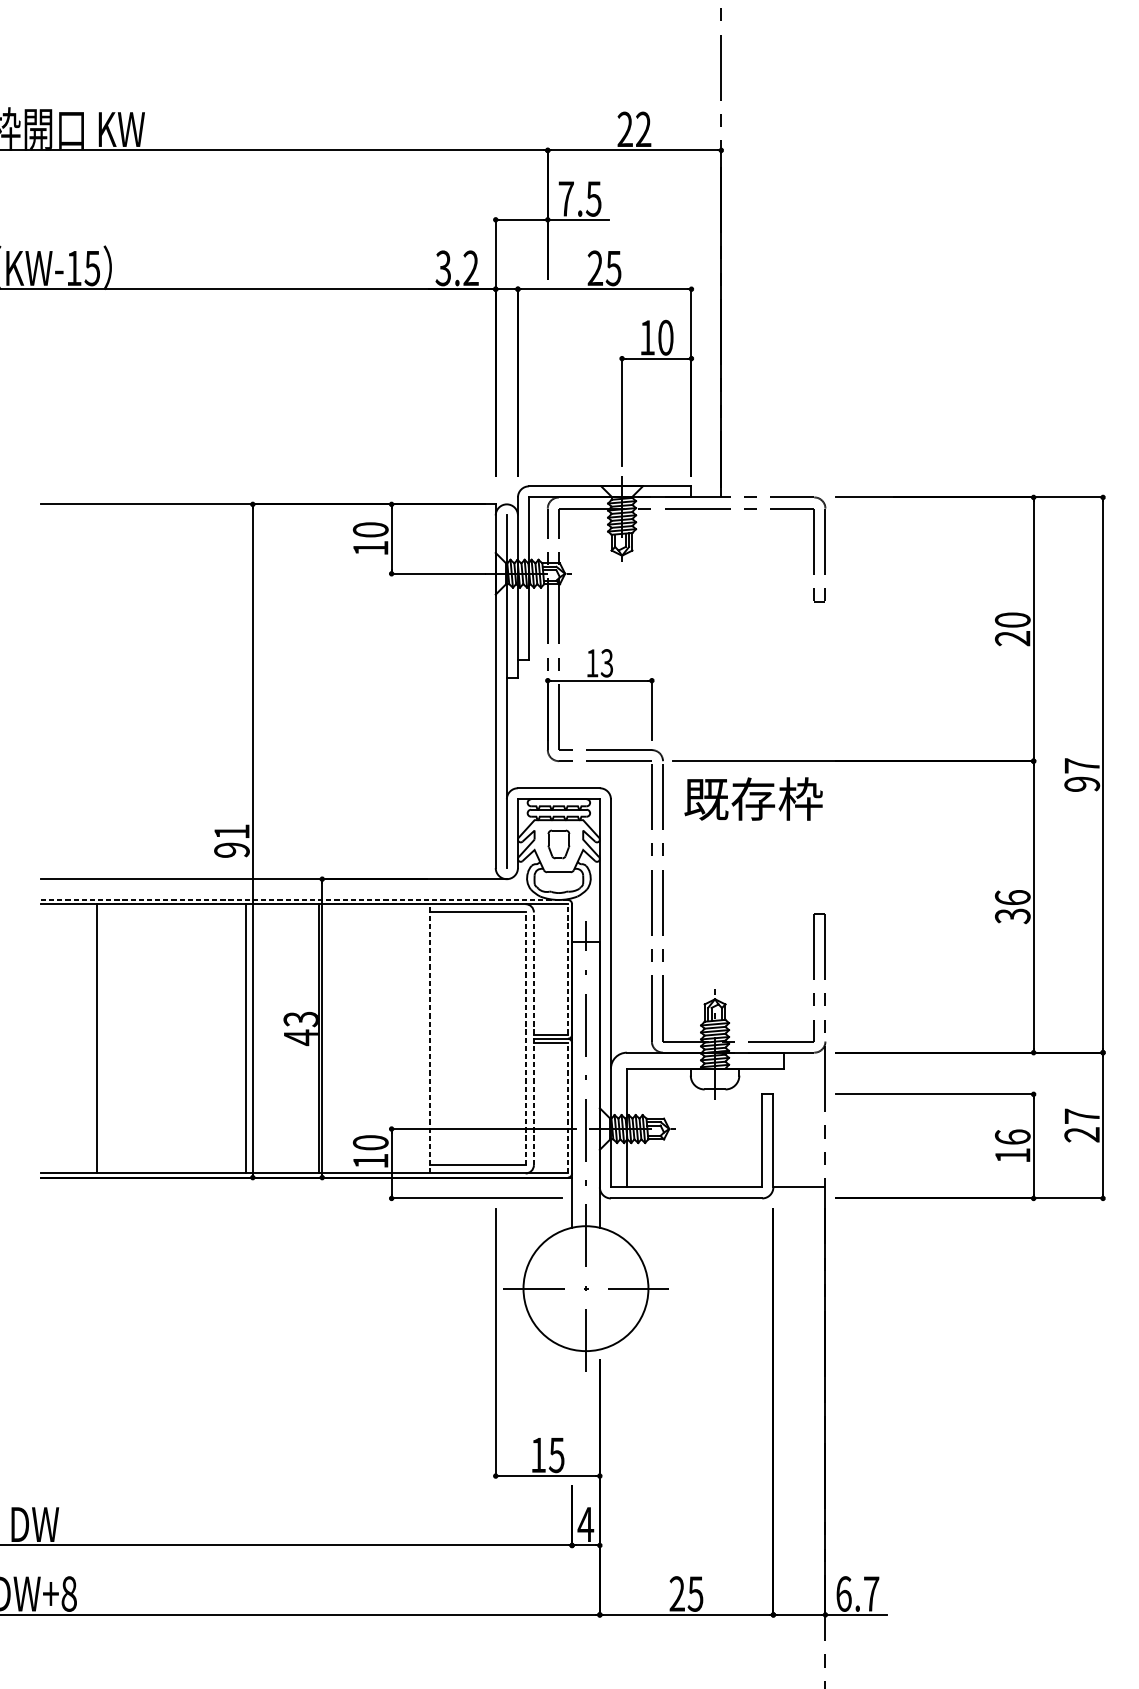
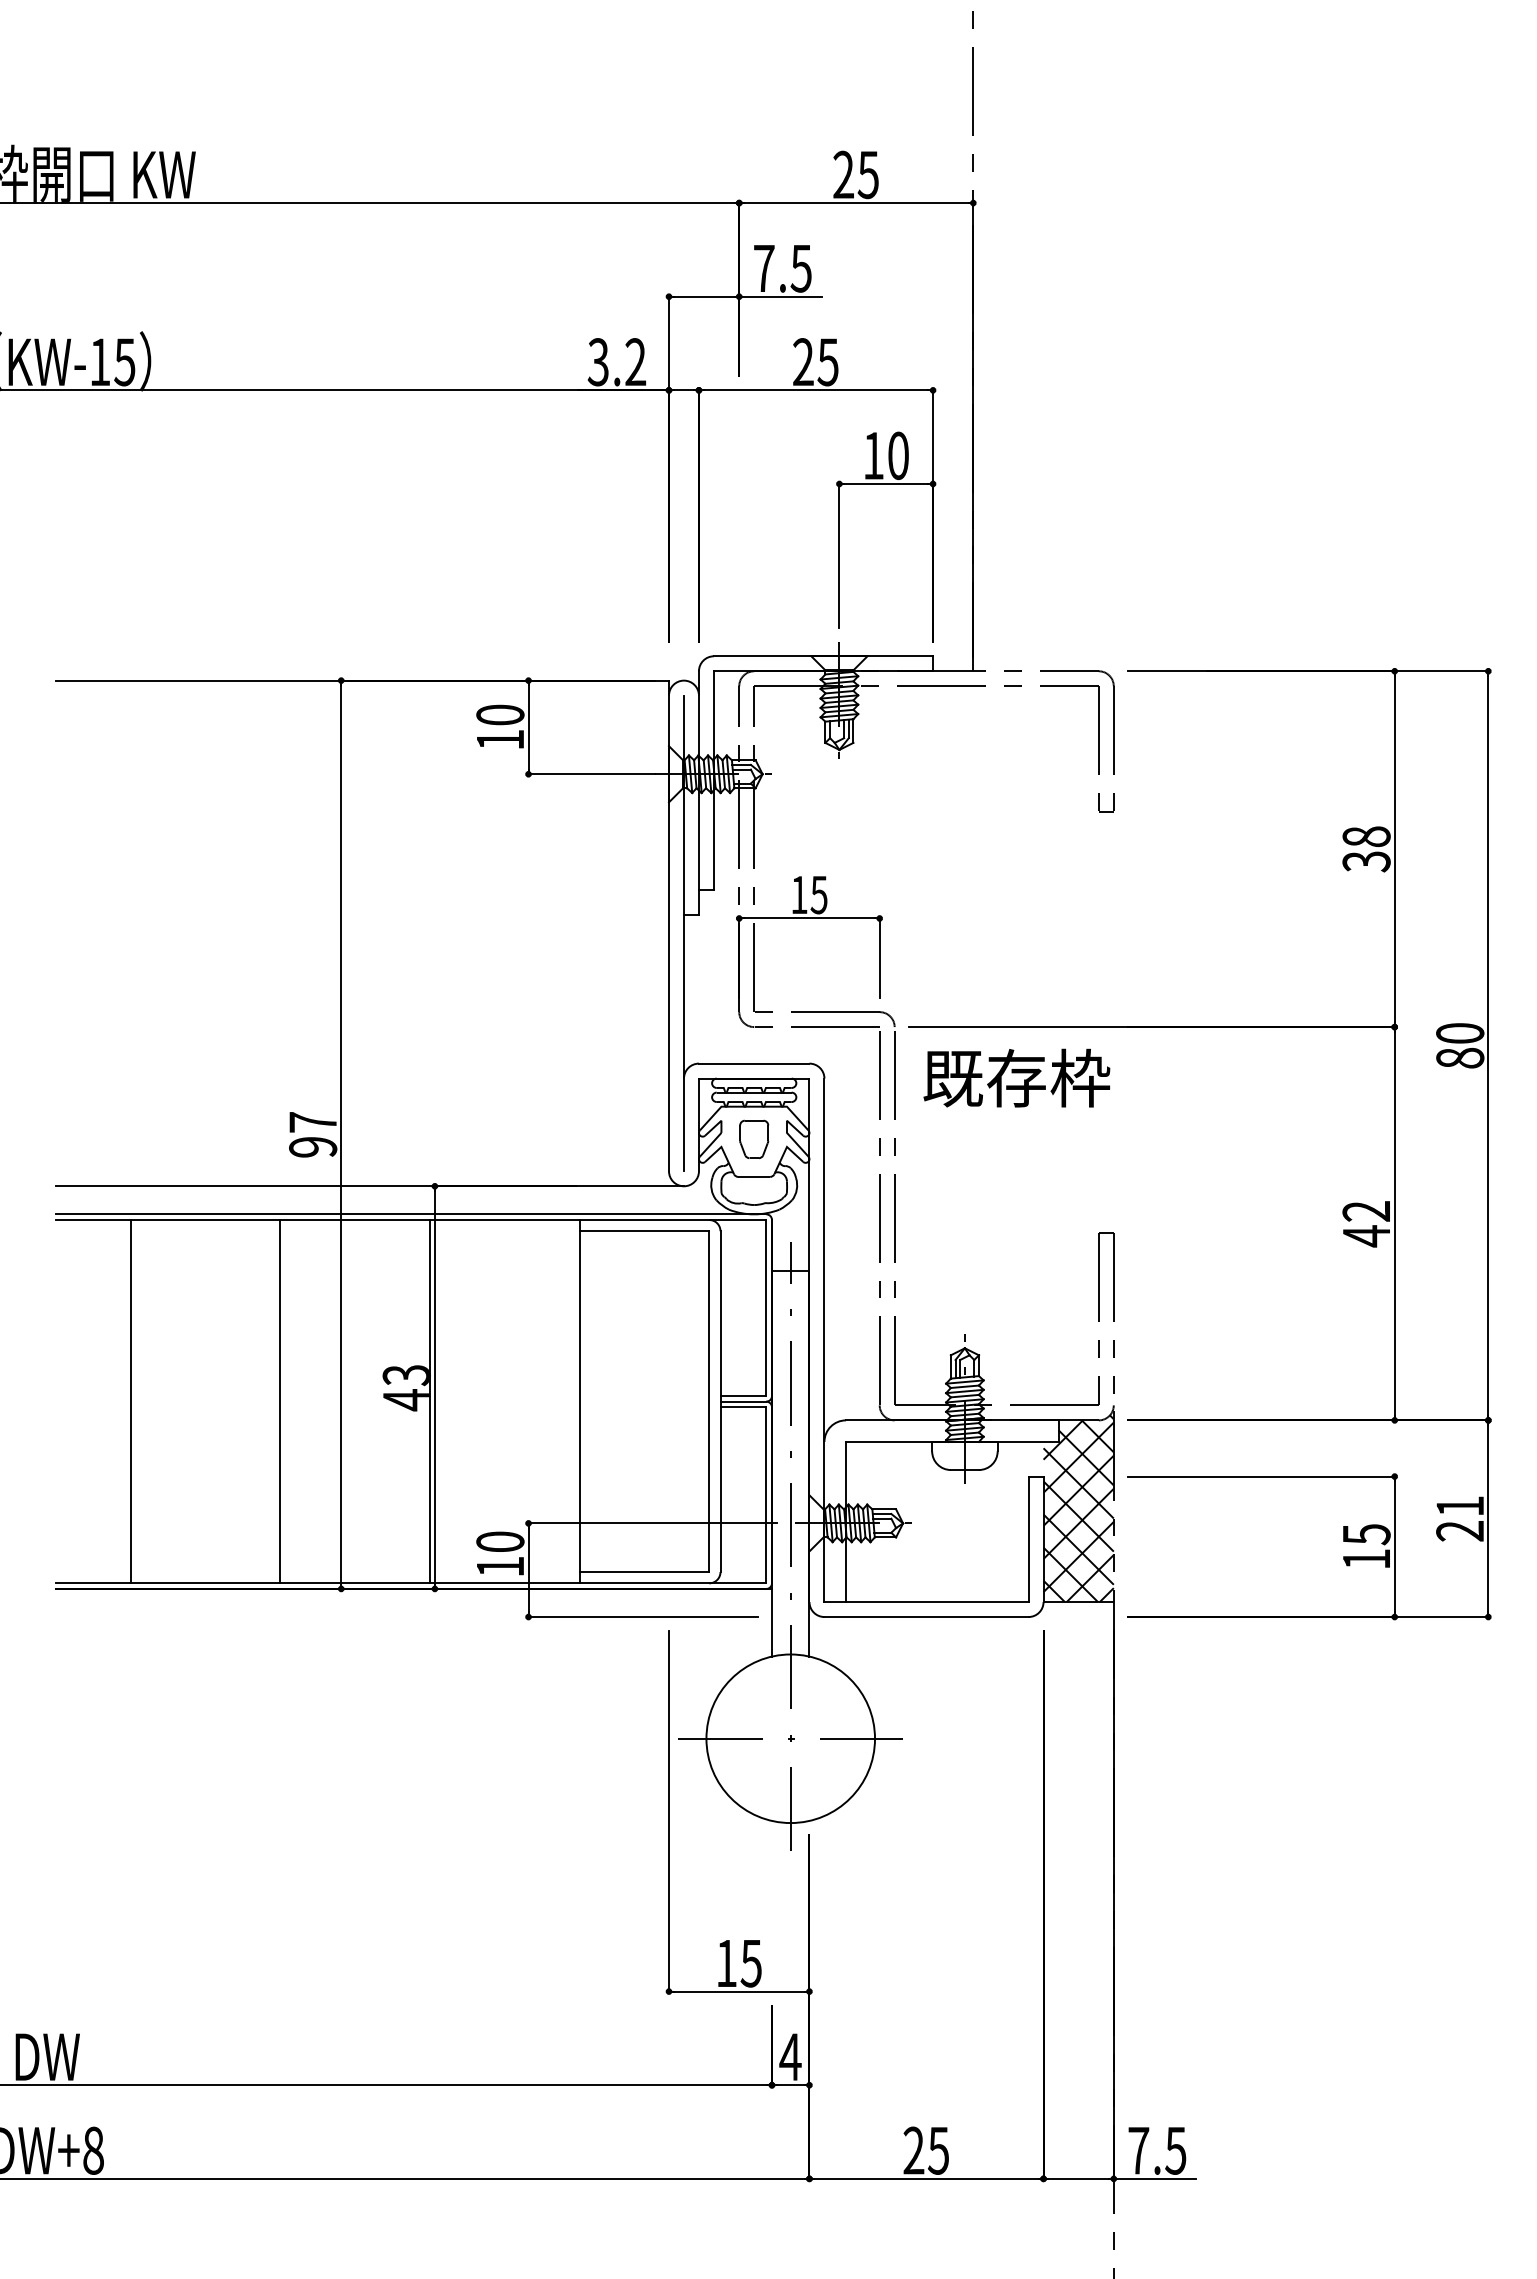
text: (642, 129) -> (867, 174), 22 -> 25
text: (1012, 629) -> (1366, 849), 20 -> 38
text: (606, 662) -> (818, 894), 13 -> 15
text: (1082, 774) -> (1460, 1045), 97 -> 80
text: (231, 831) -> (312, 1122), 91 -> 97
line: (304, 900) -> (410, 1214), dashed -> solid
text: (1012, 906) -> (1366, 1223), 36 -> 42
line: (568, 969) -> (766, 1307), dashed -> solid
line: (246, 1038) -> (280, 1401), moved
line: (430, 1038) -> (580, 1401), dashed -> solid
line: (525, 1038) -> (709, 1401), dashed -> solid
line: (533, 1038) -> (720, 1401), dashed -> solid
line: (568, 1107) -> (766, 1494), dashed -> solid
text: (1081, 1116) -> (1459, 1506), 27 -> 21
hatch: (799, 1118) -> (1078, 1508), added
text: (1012, 1137) -> (1366, 1534), 16 -> 15
text: (857, 1593) -> (1157, 2150), 6.7 -> 7.5

